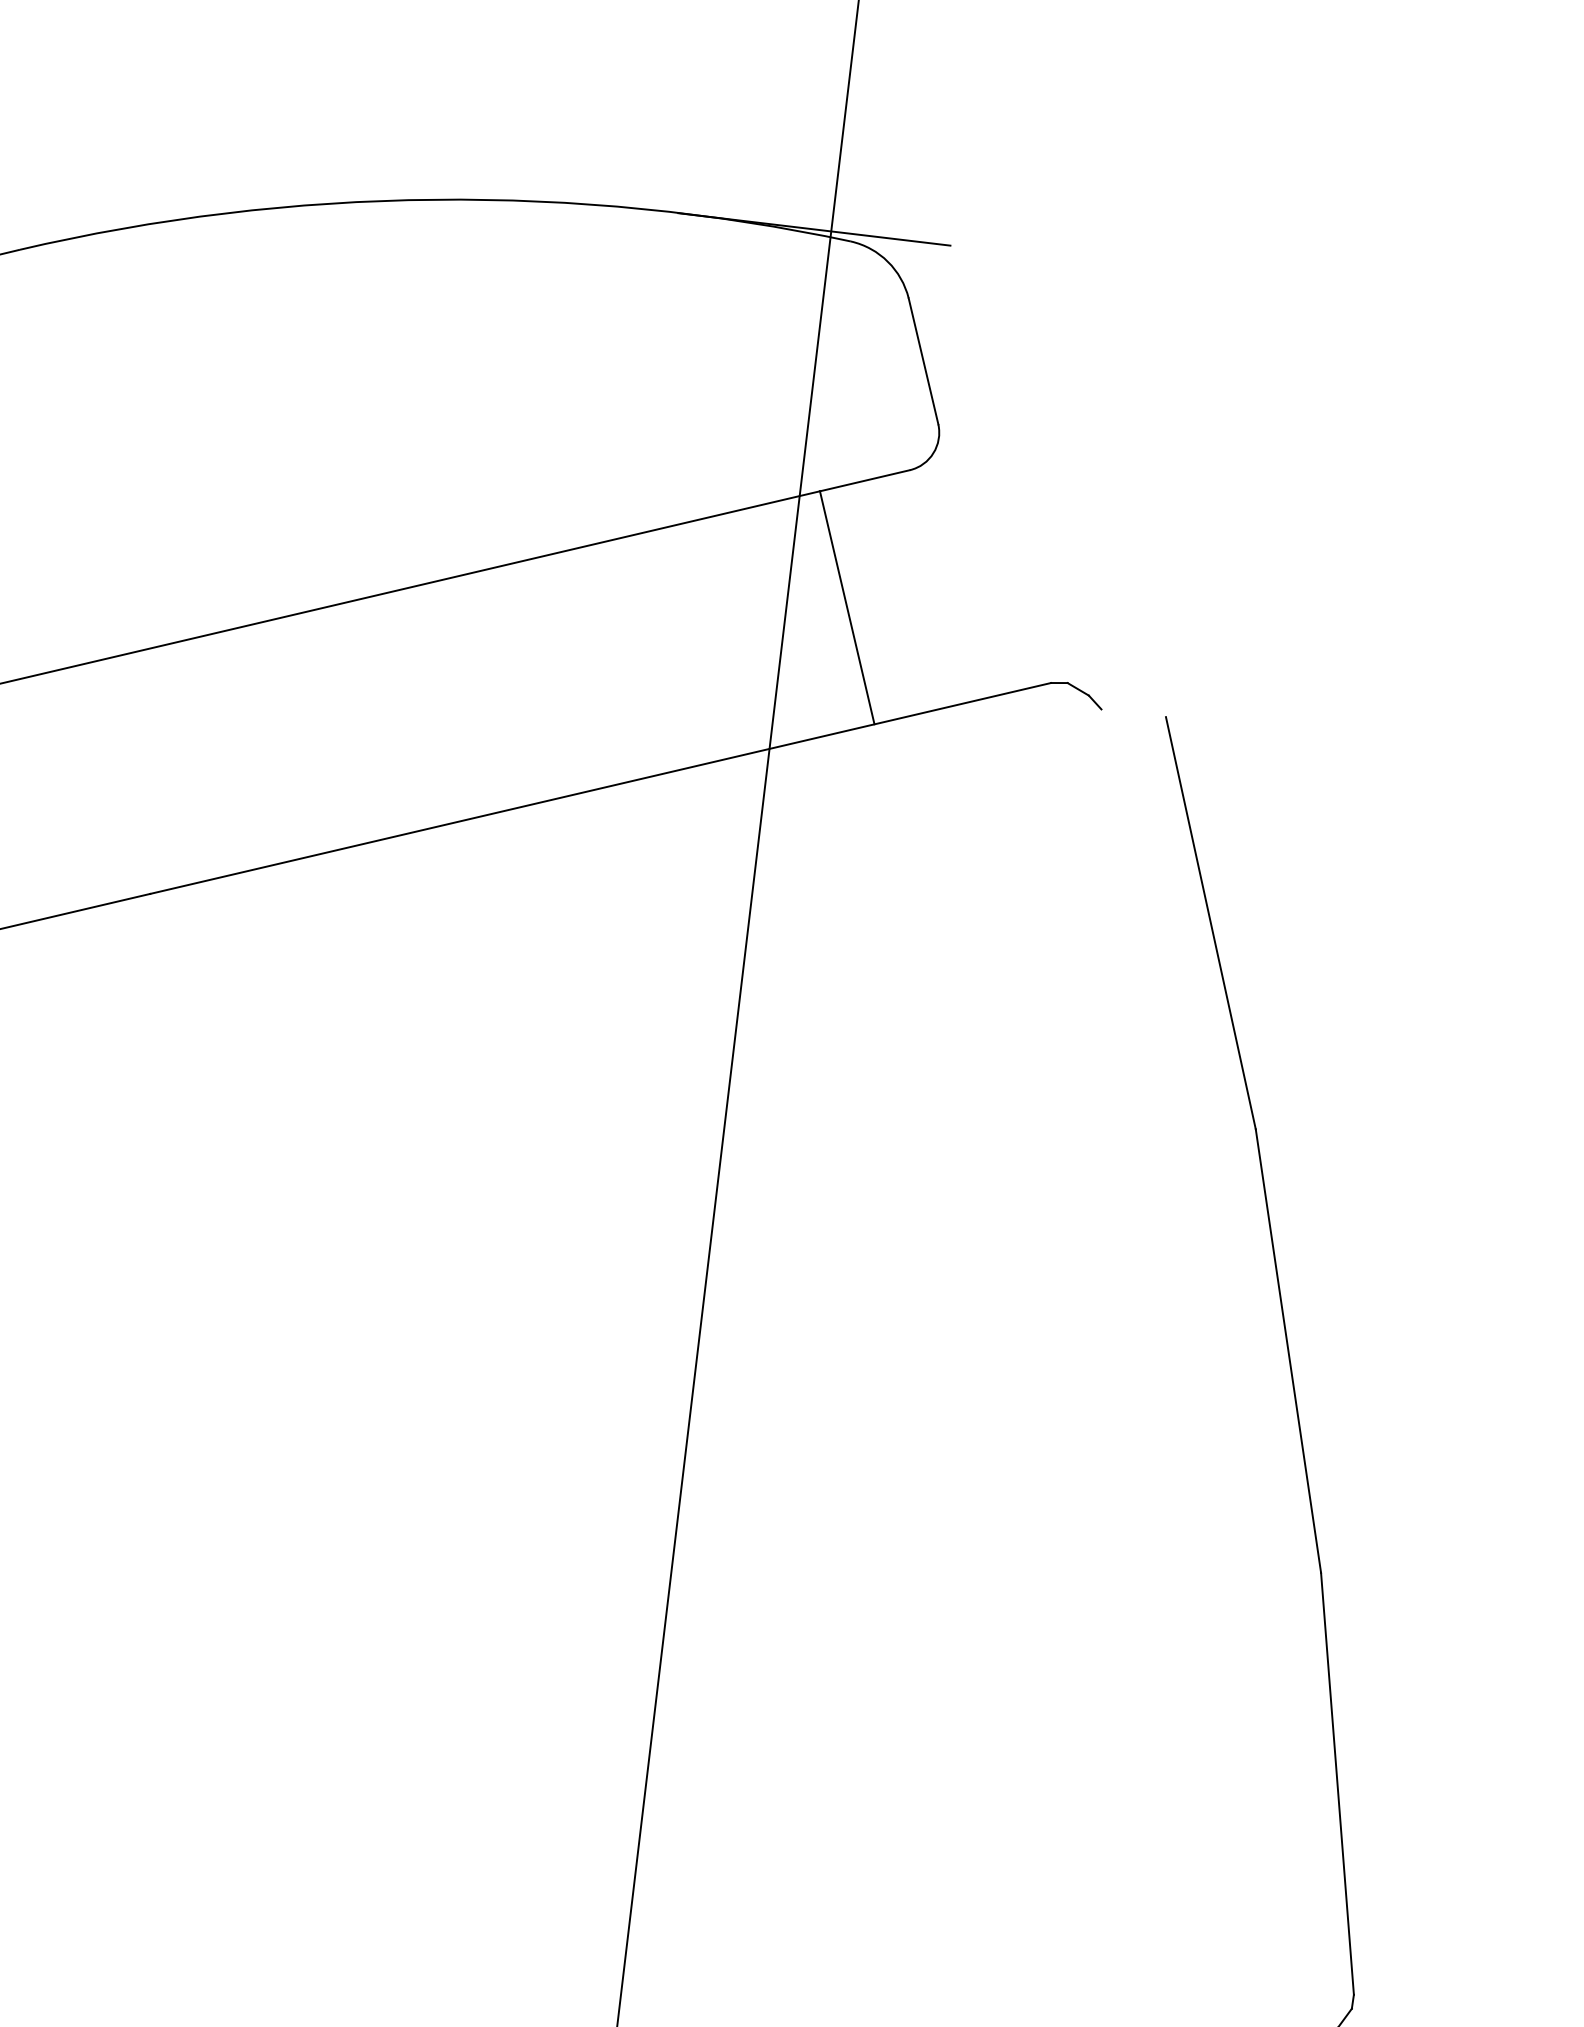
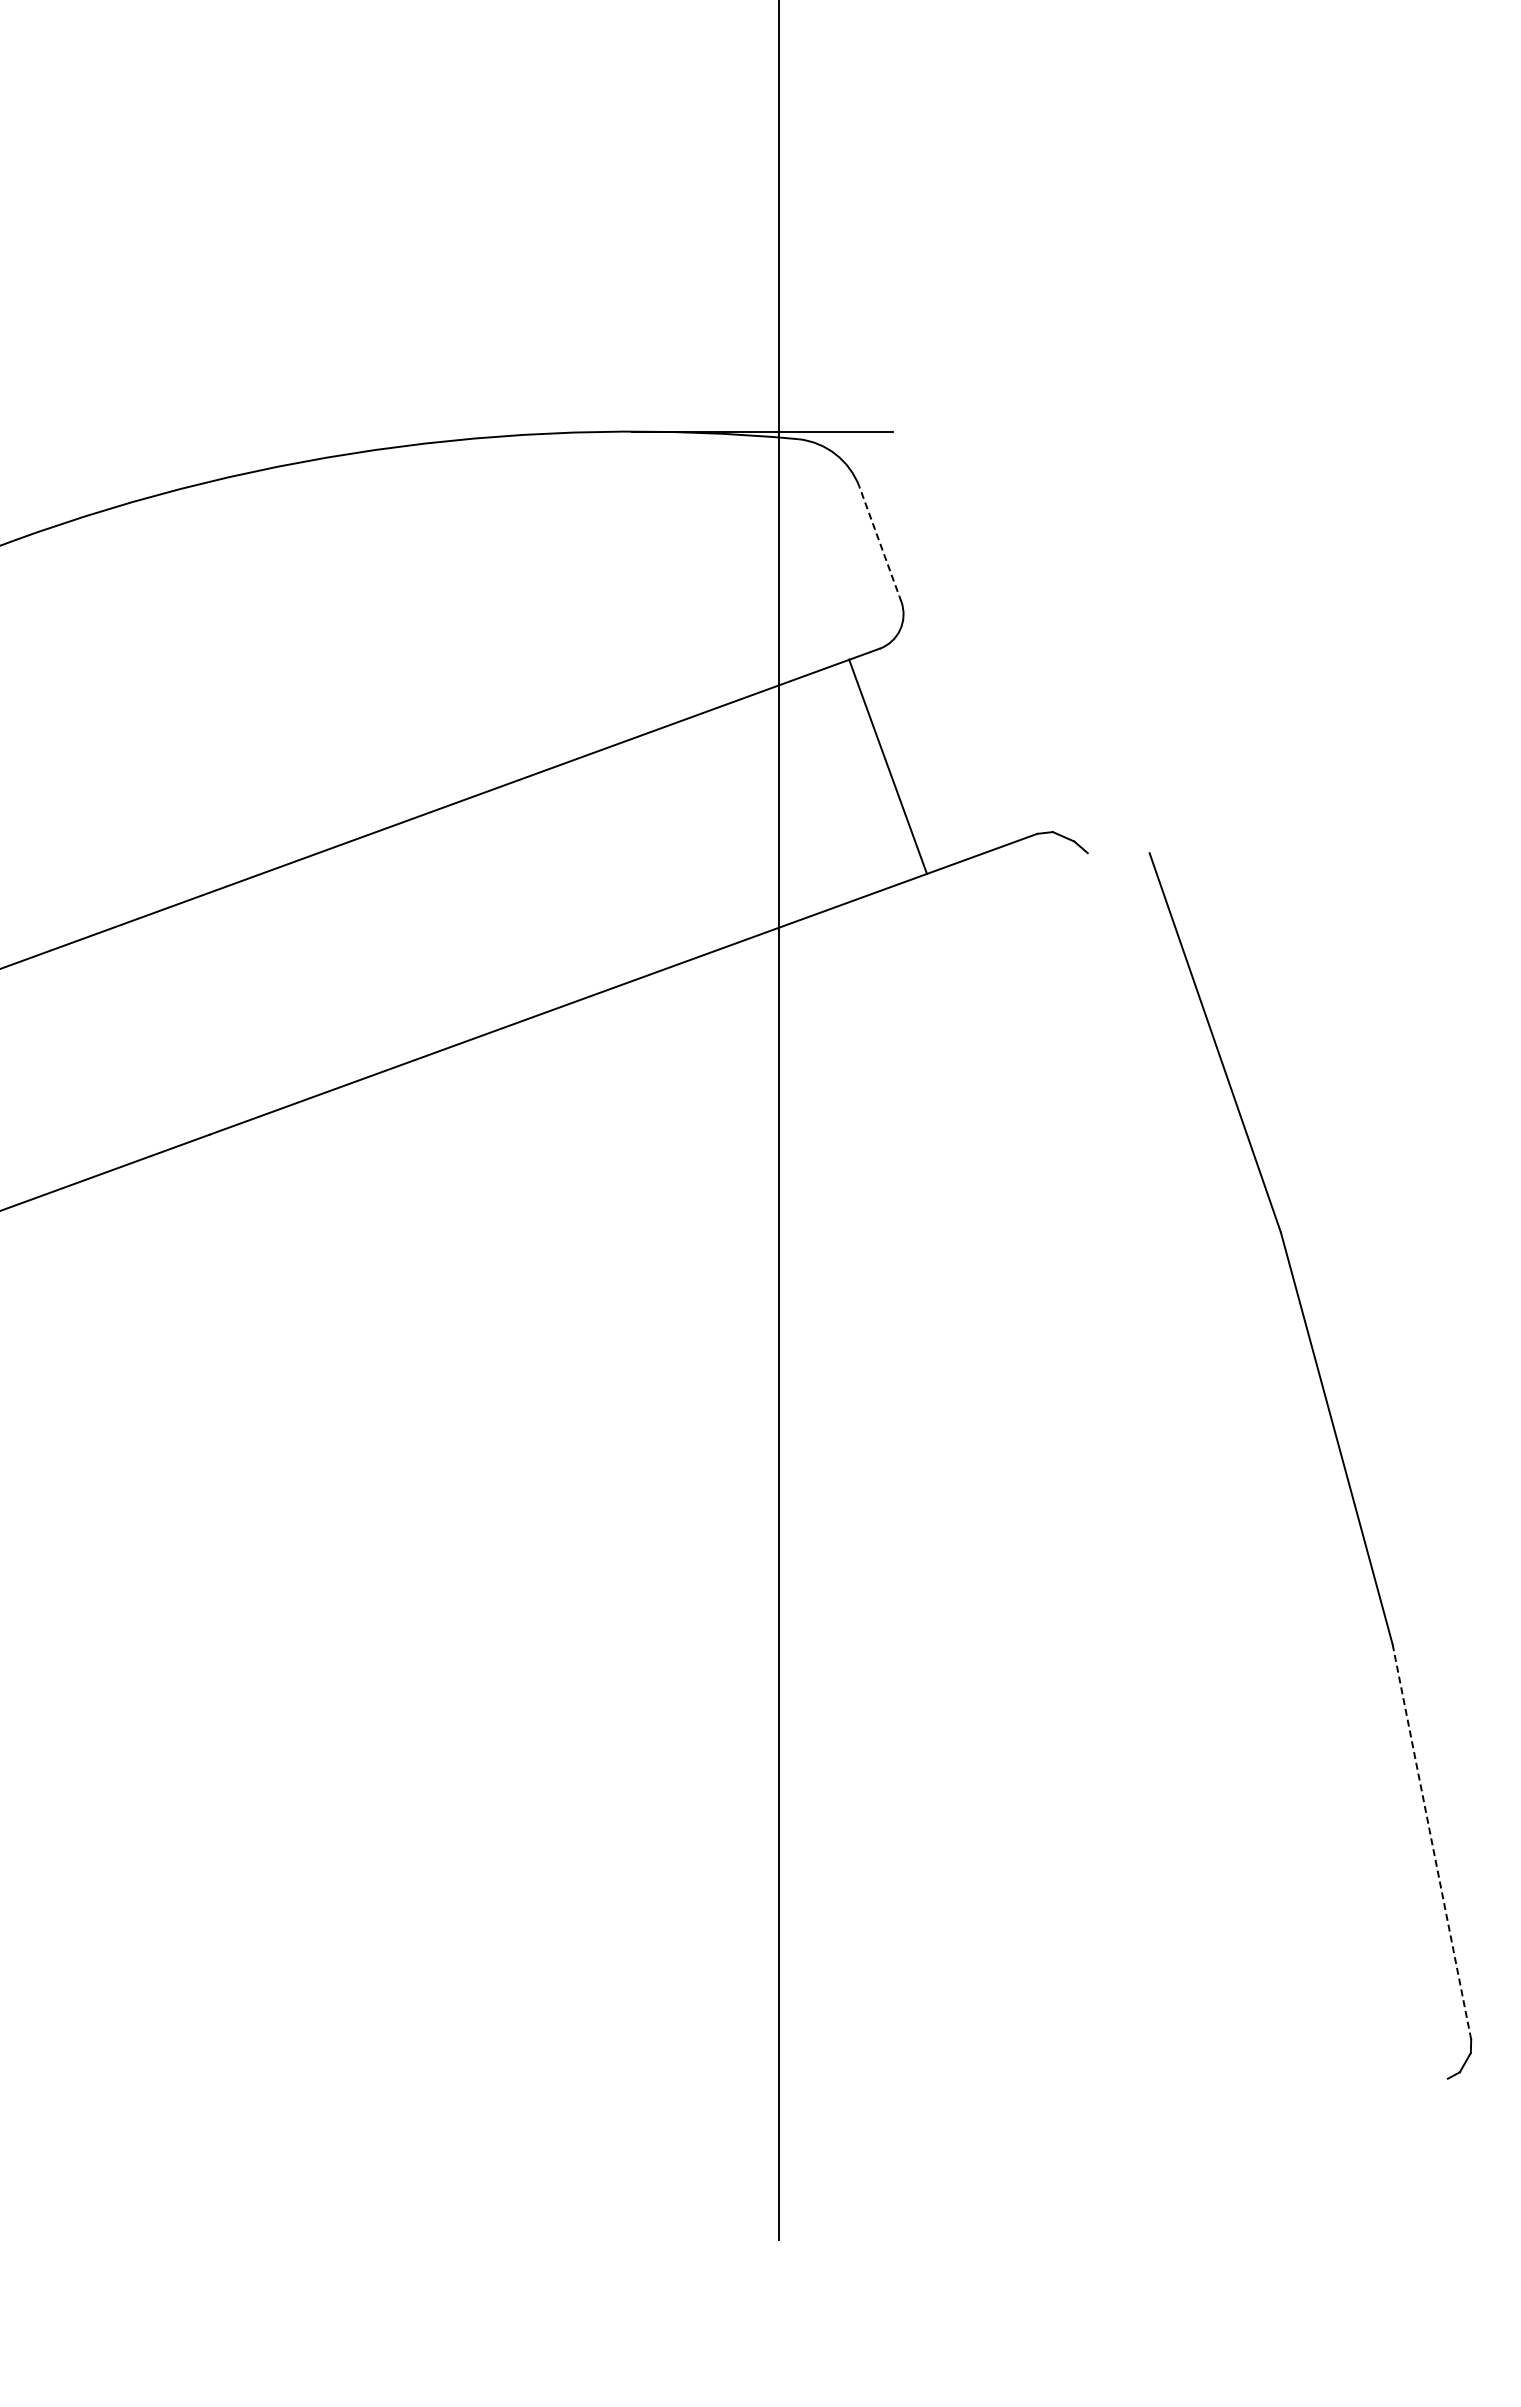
line: (923, 361) -> (880, 544), solid -> dashed
line: (846, 607) -> (887, 766), moved
line: (1337, 1783) -> (1431, 1841), solid -> dashed

